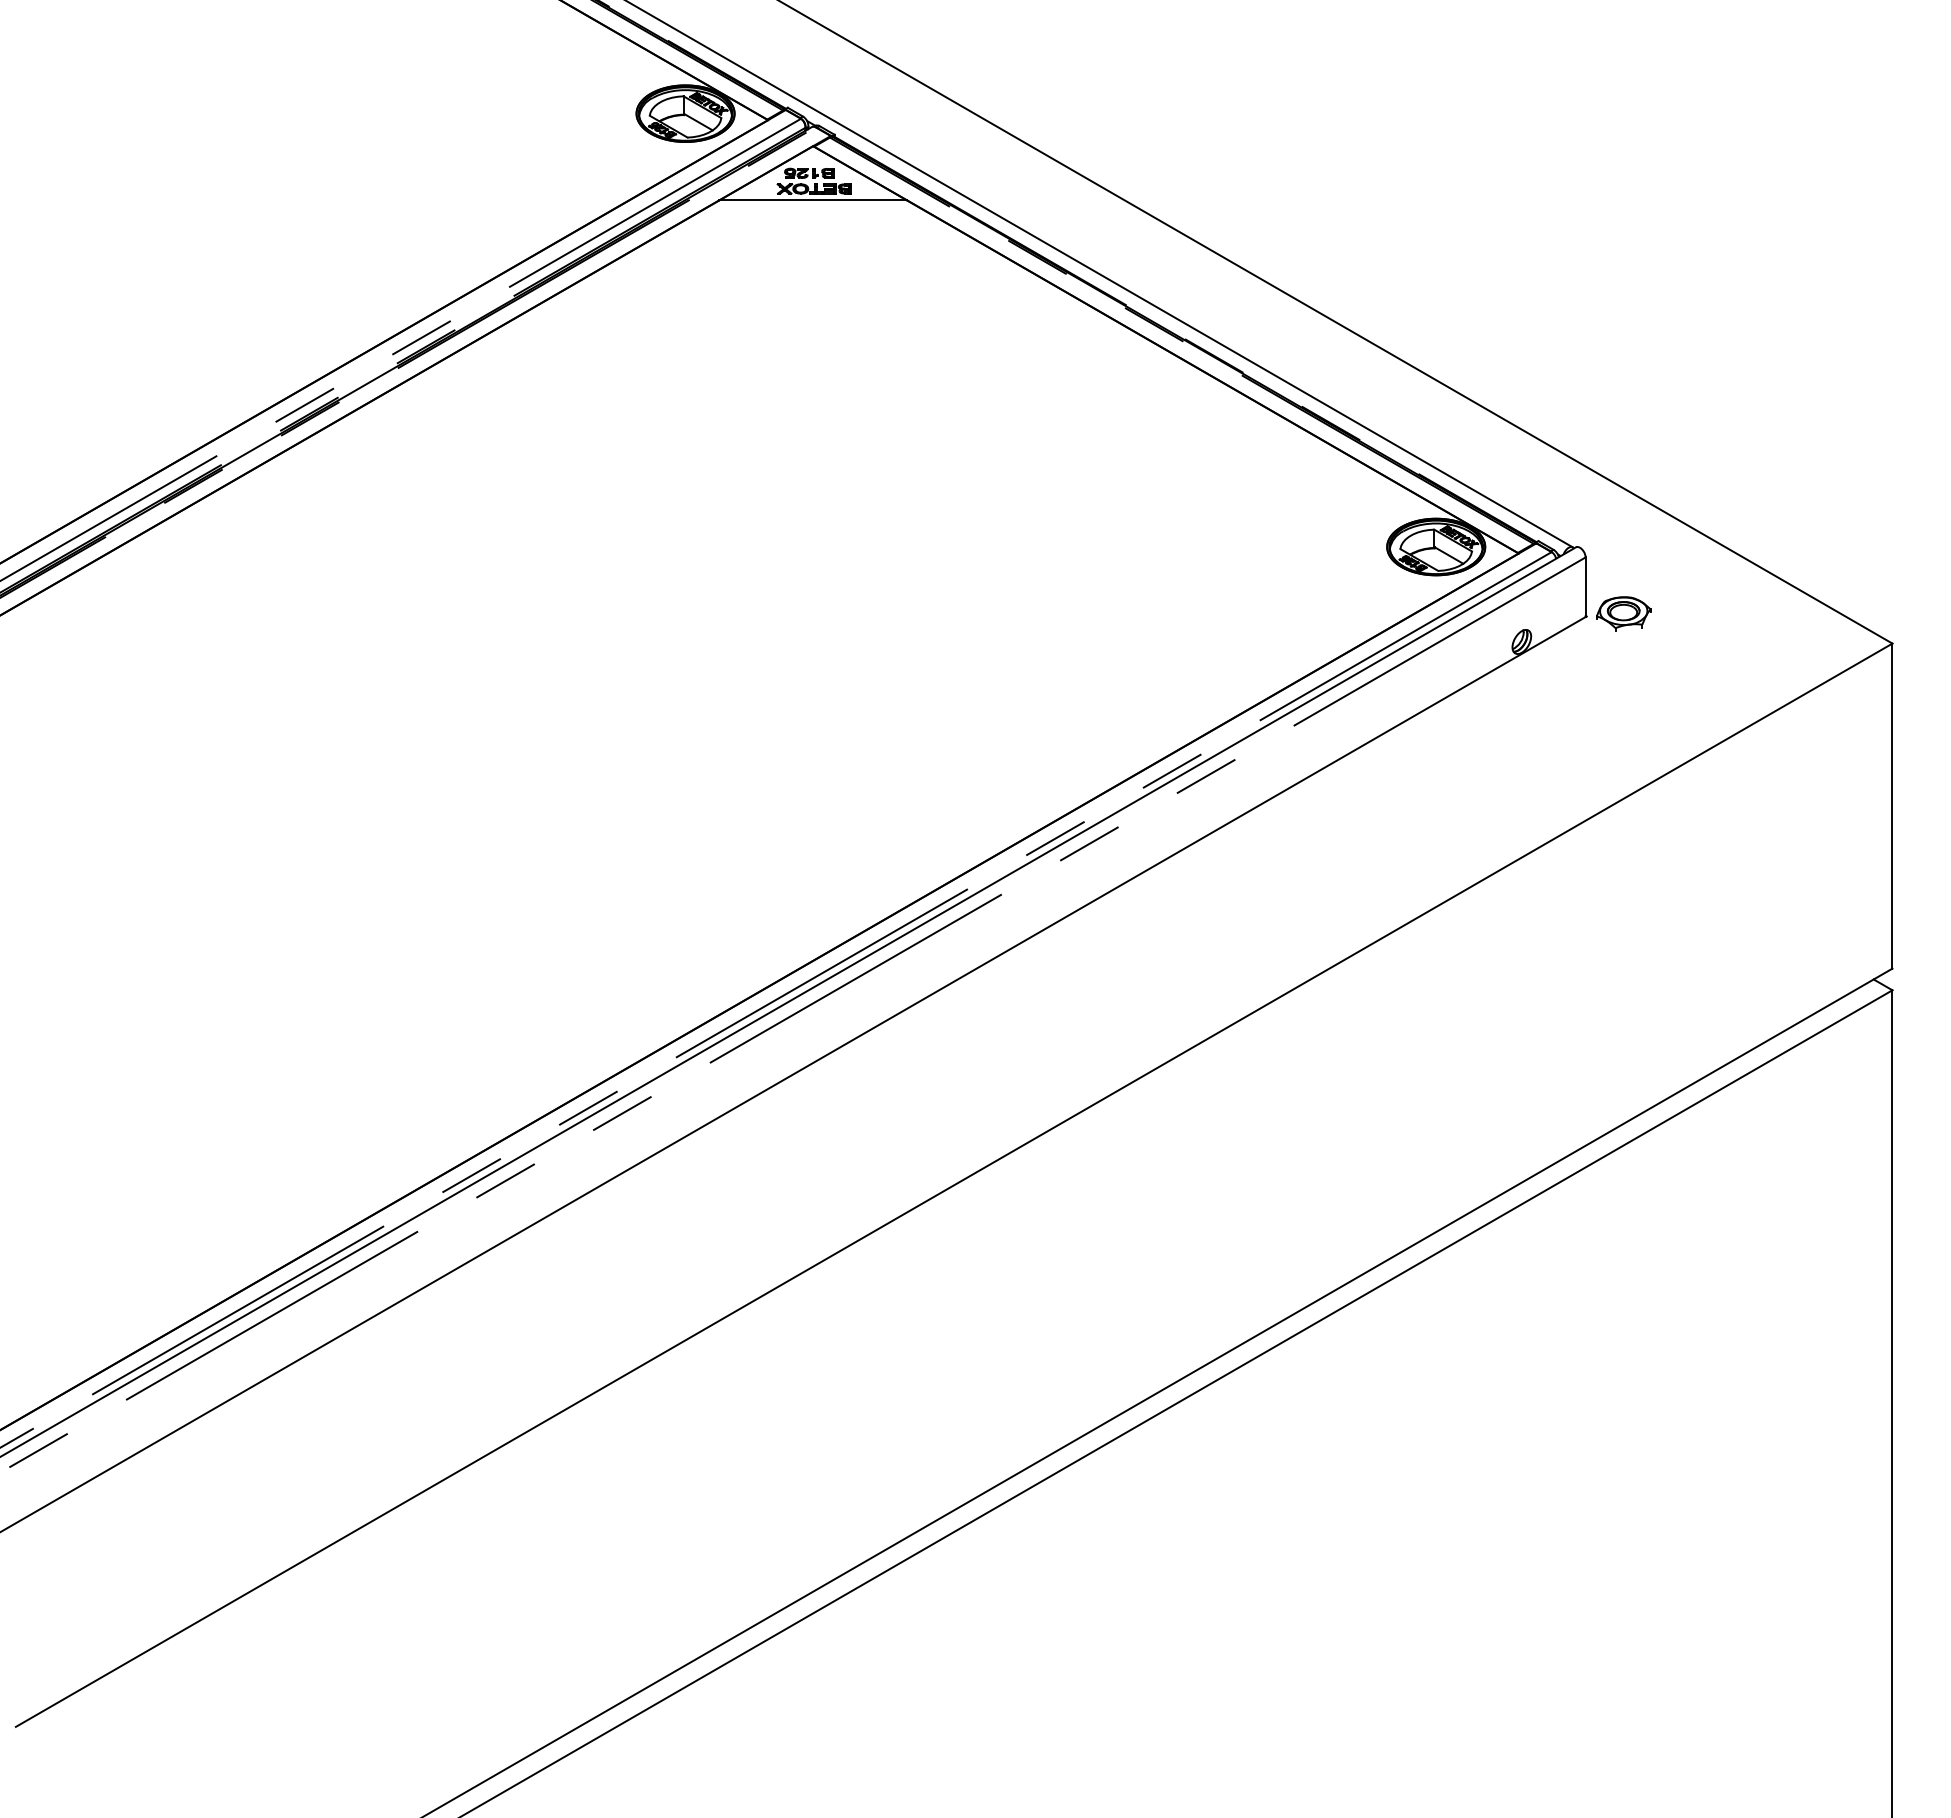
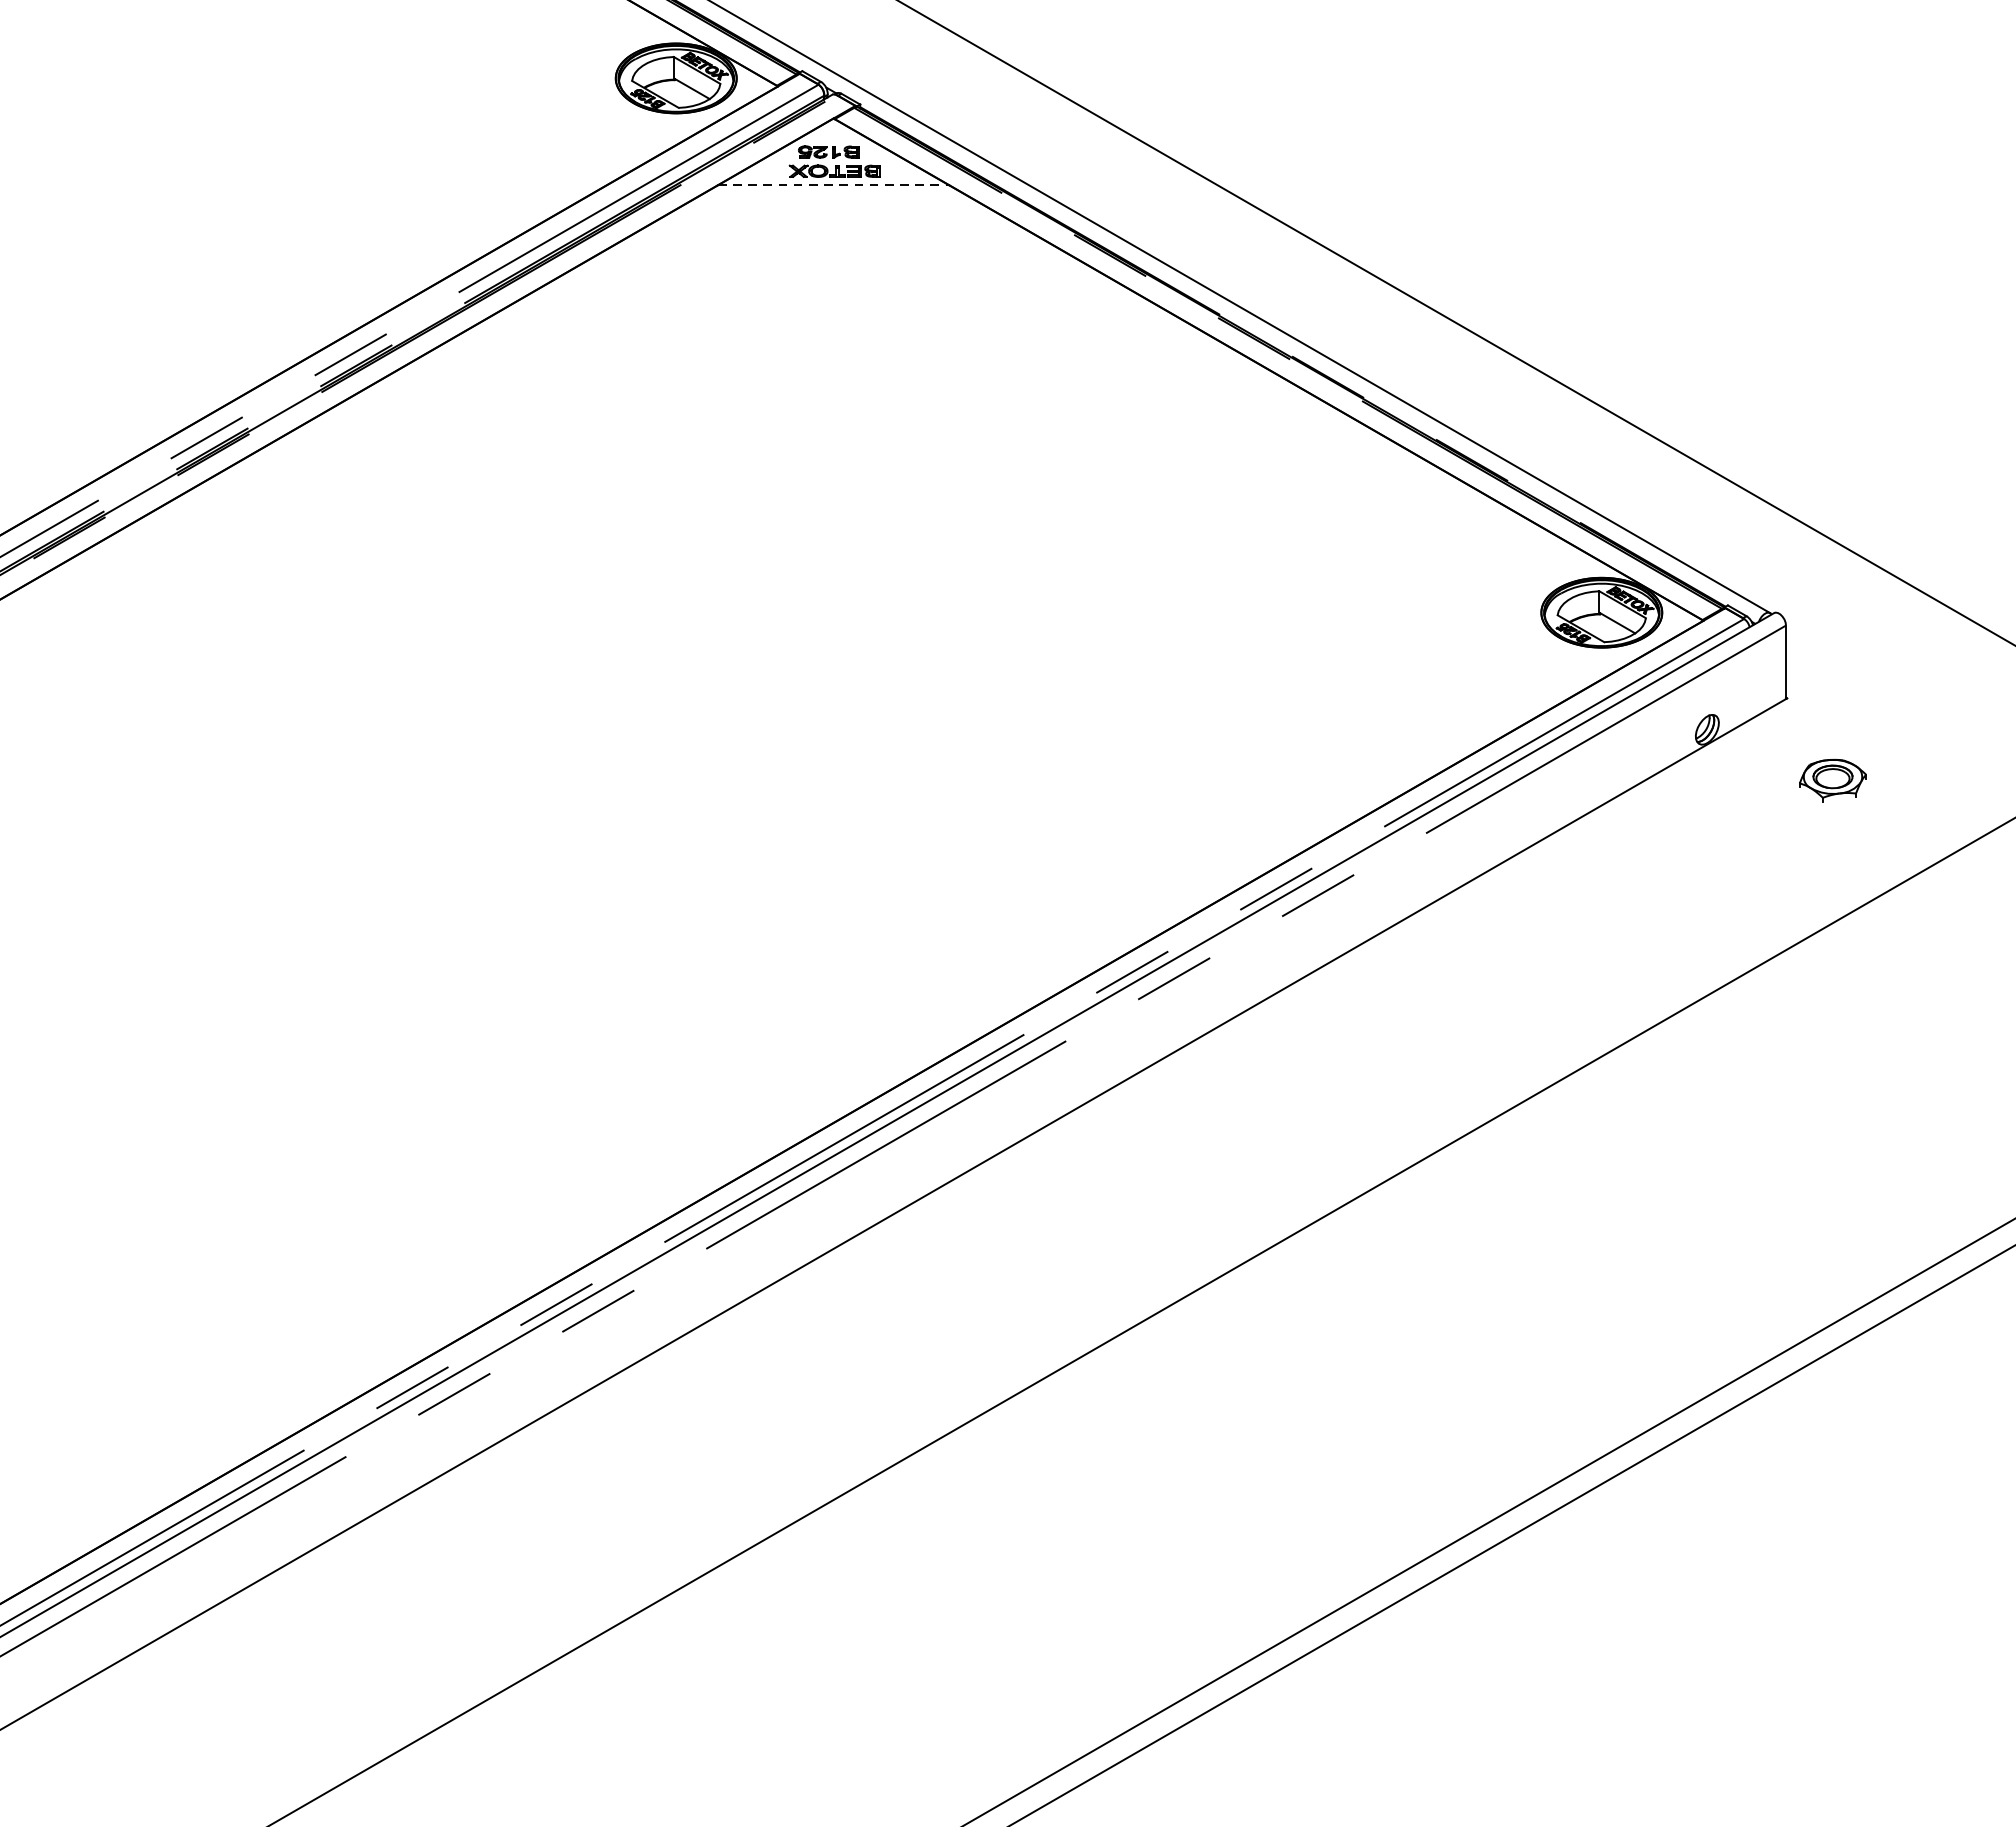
line: (813, 200) -> (833, 185), solid -> dashed
part: (1623, 613) -> (1832, 779), moved

